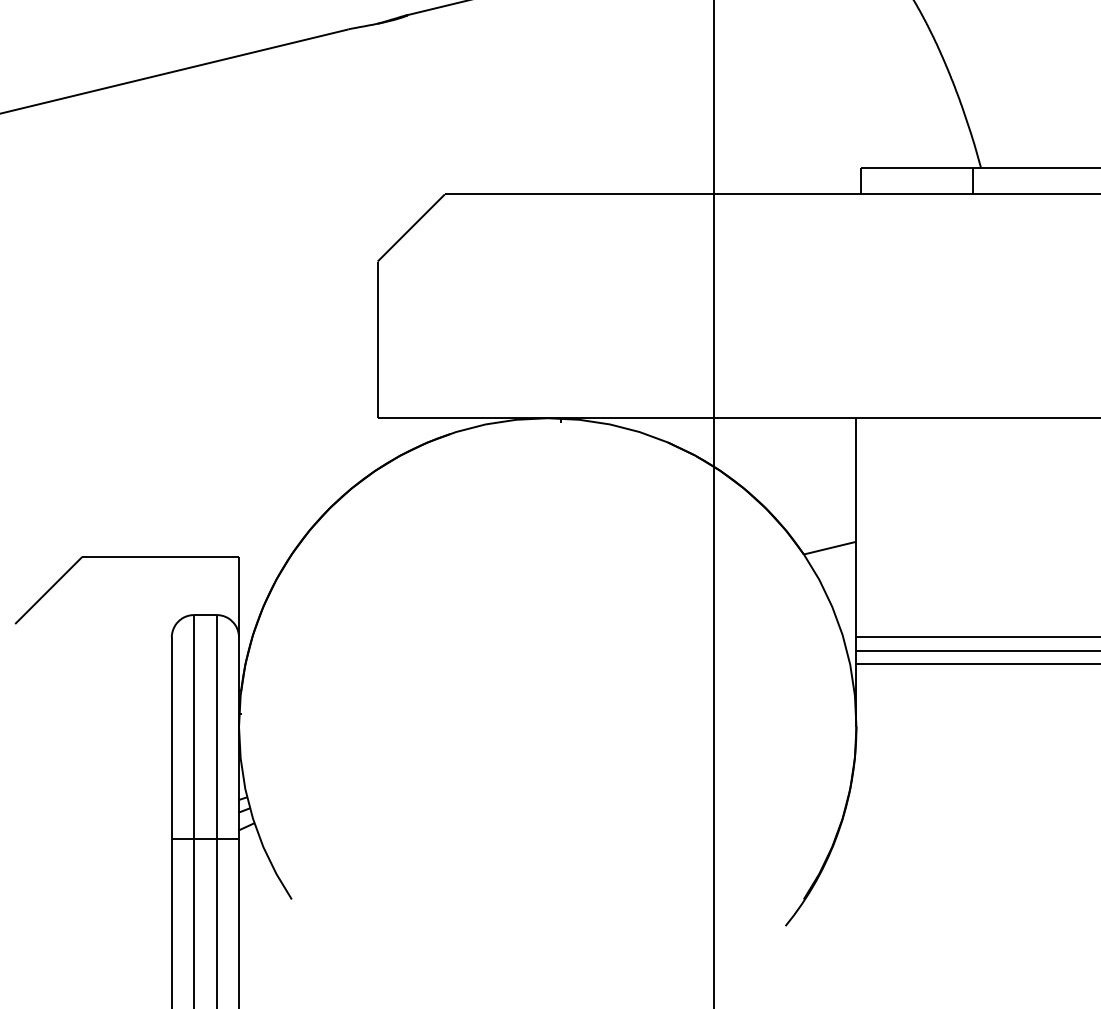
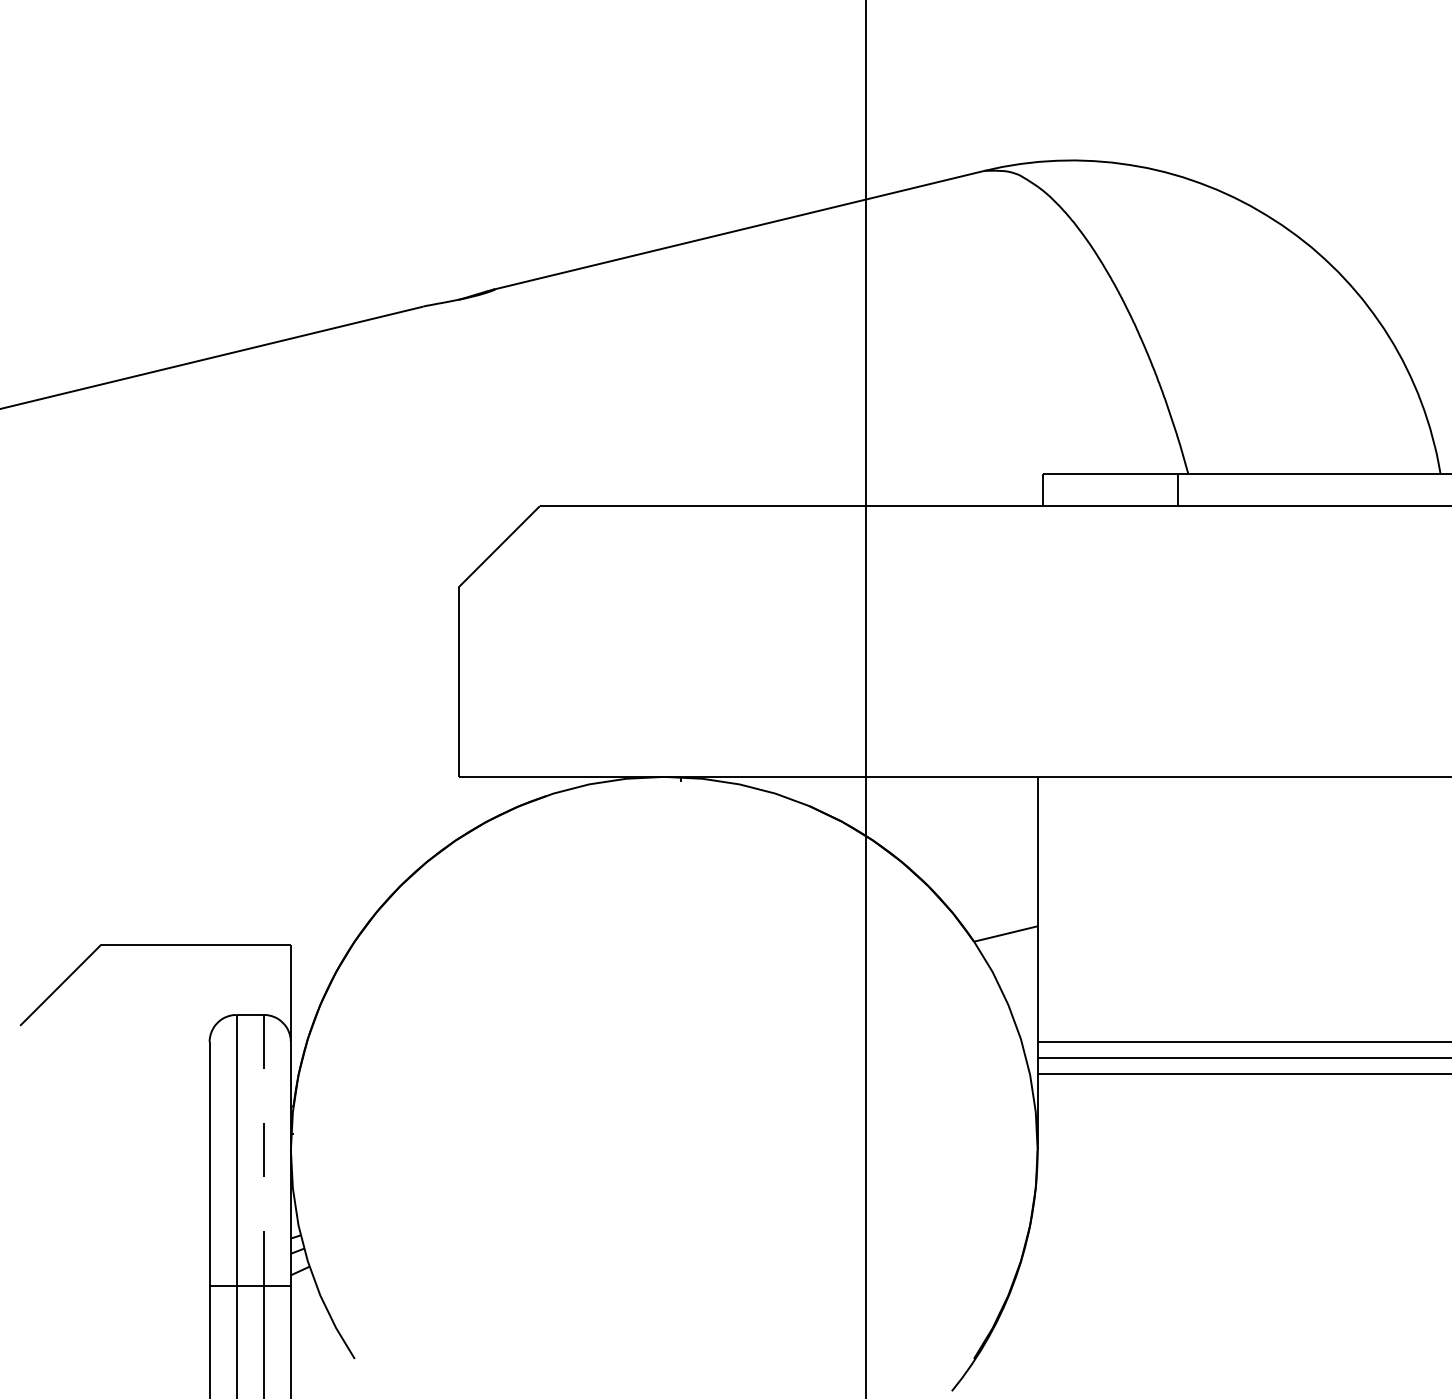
line: (216, 726) -> (263, 1149), solid -> dashed

